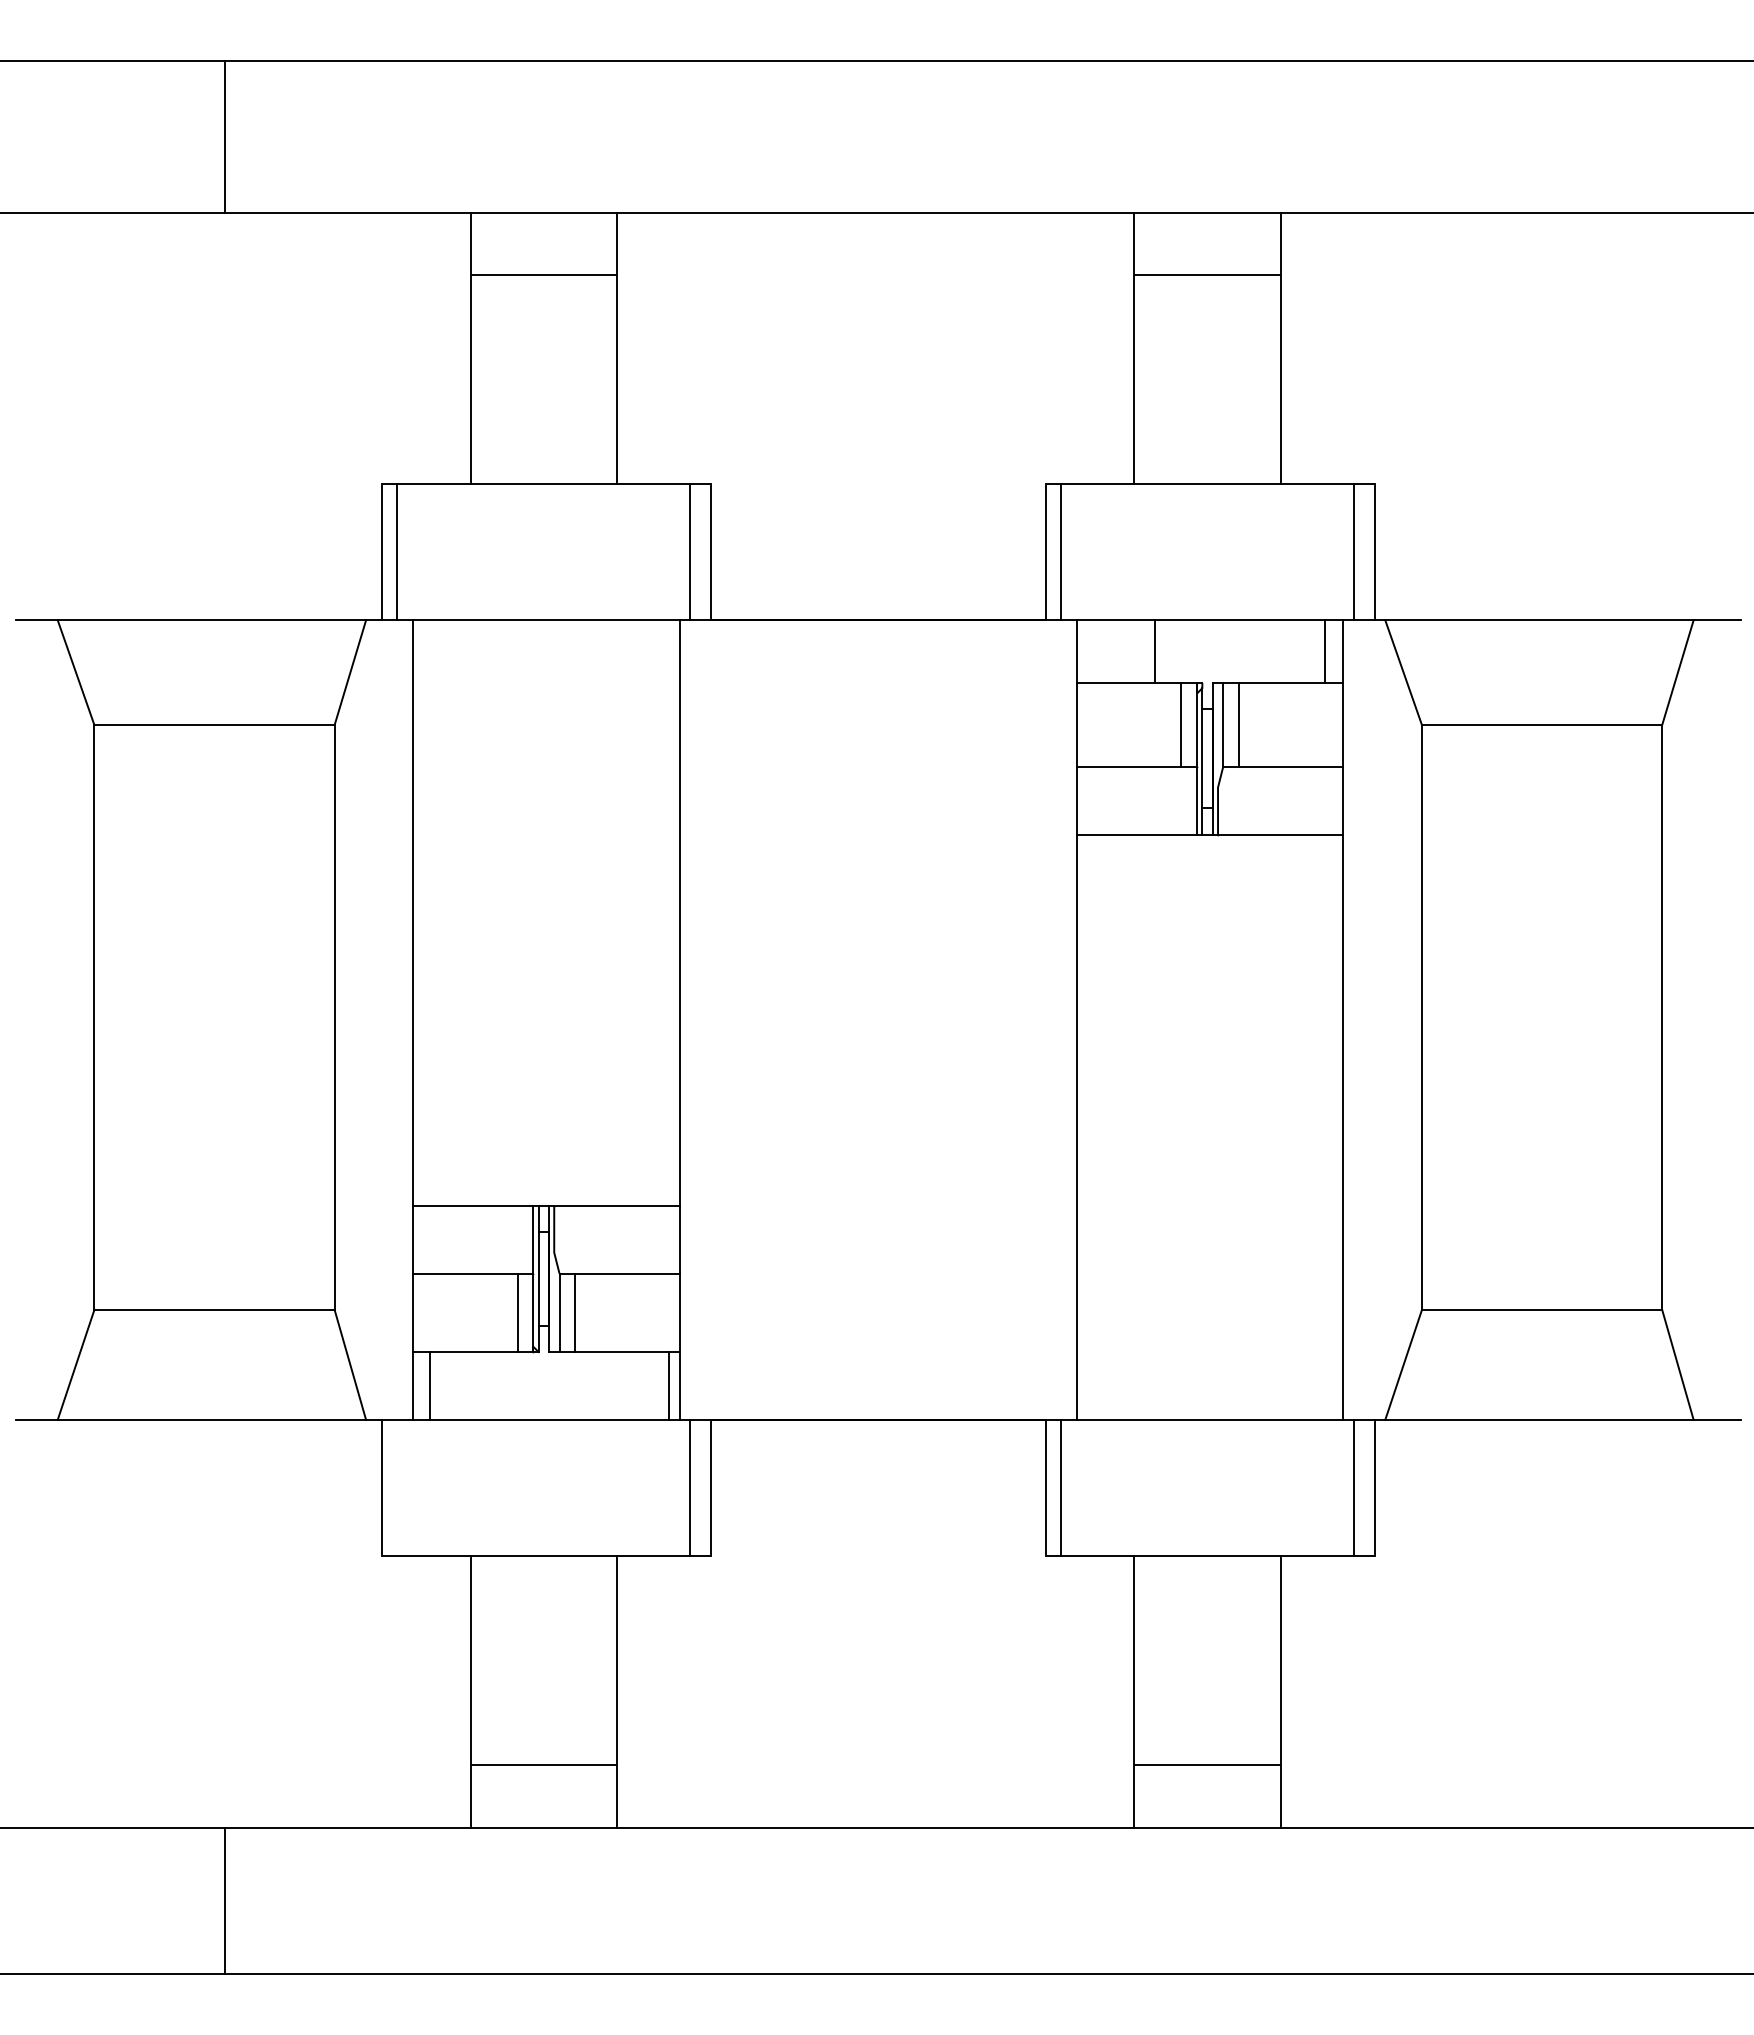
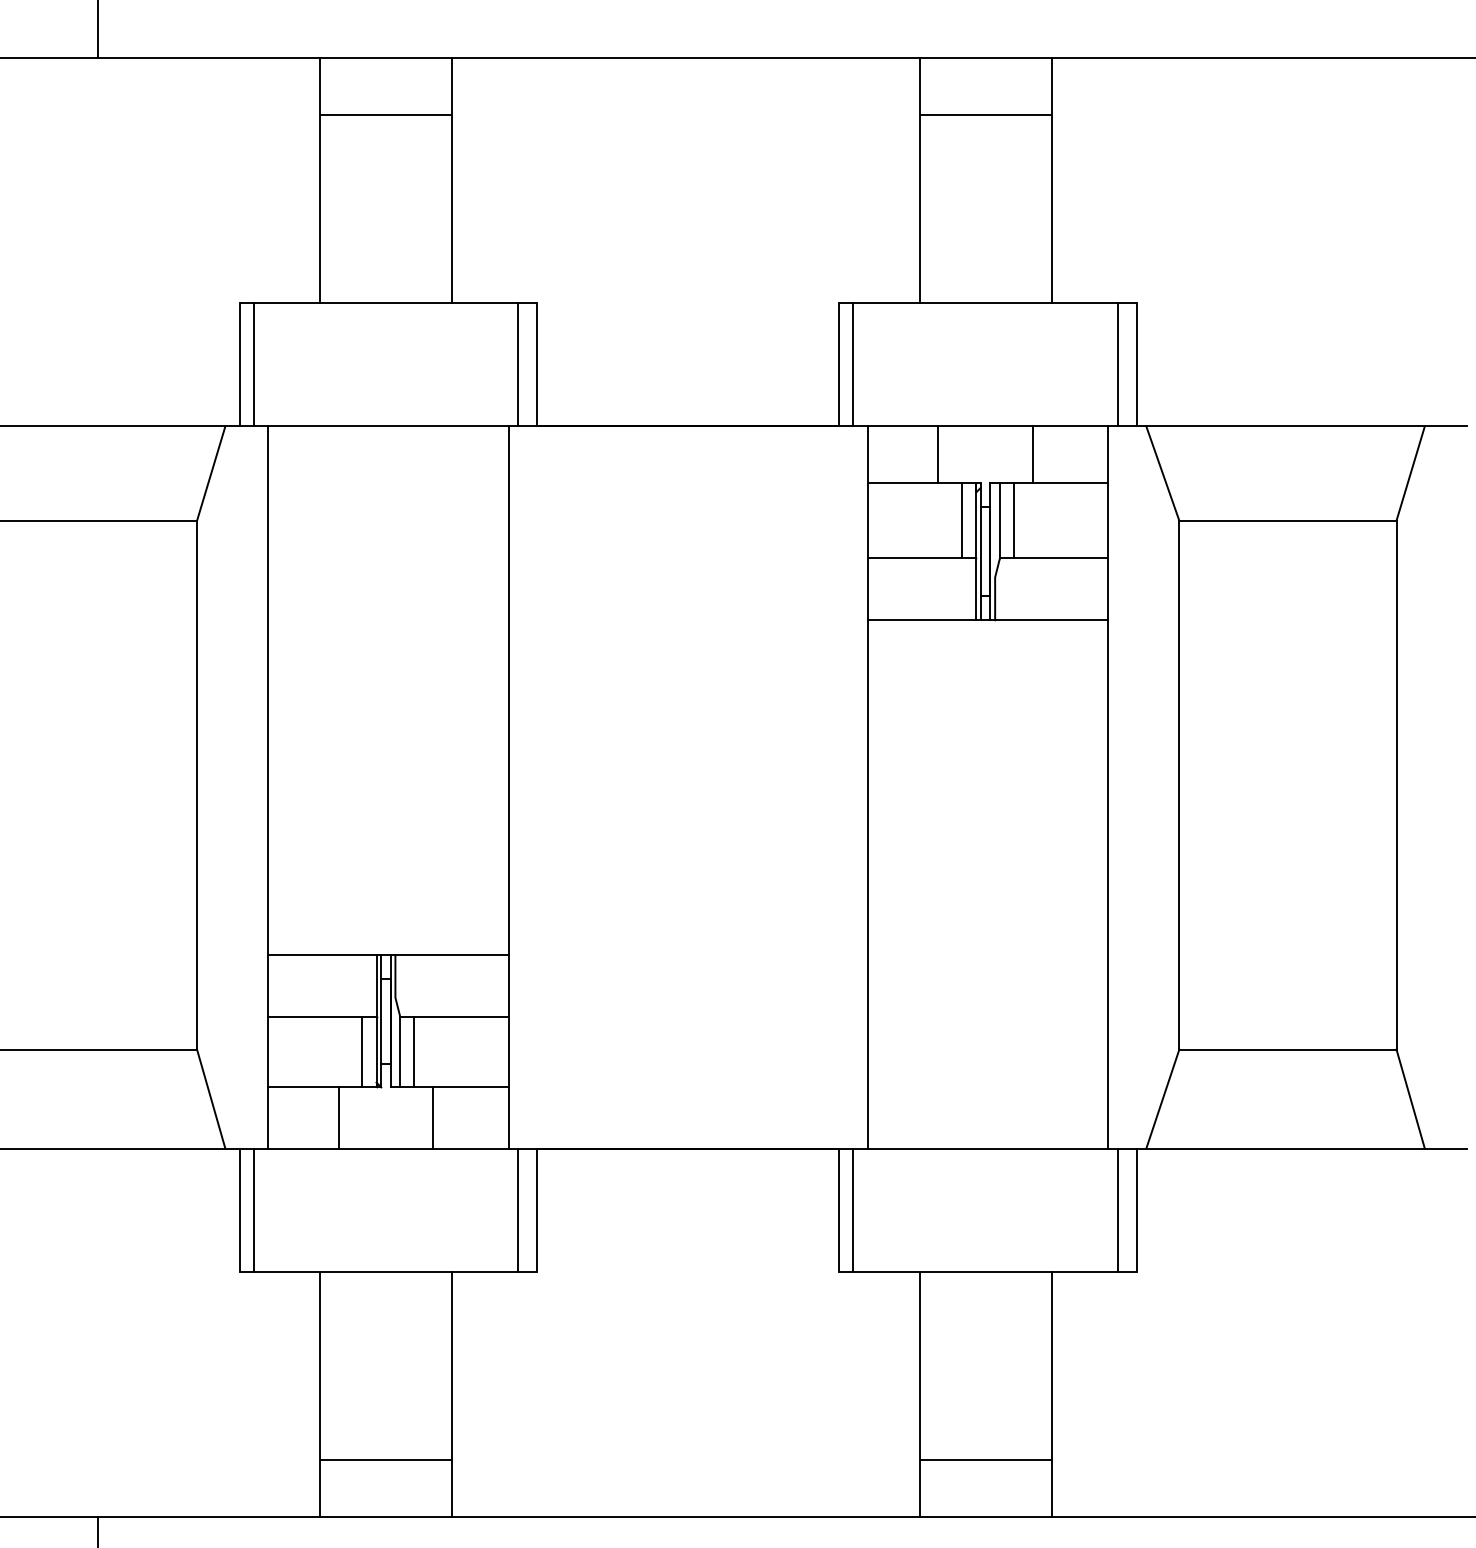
line: (1324, 651) -> (1032, 454), moved
line: (429, 1385) -> (338, 1117), moved
line: (669, 1385) -> (433, 1117), moved
line: (397, 1487) -> (253, 1209), added

